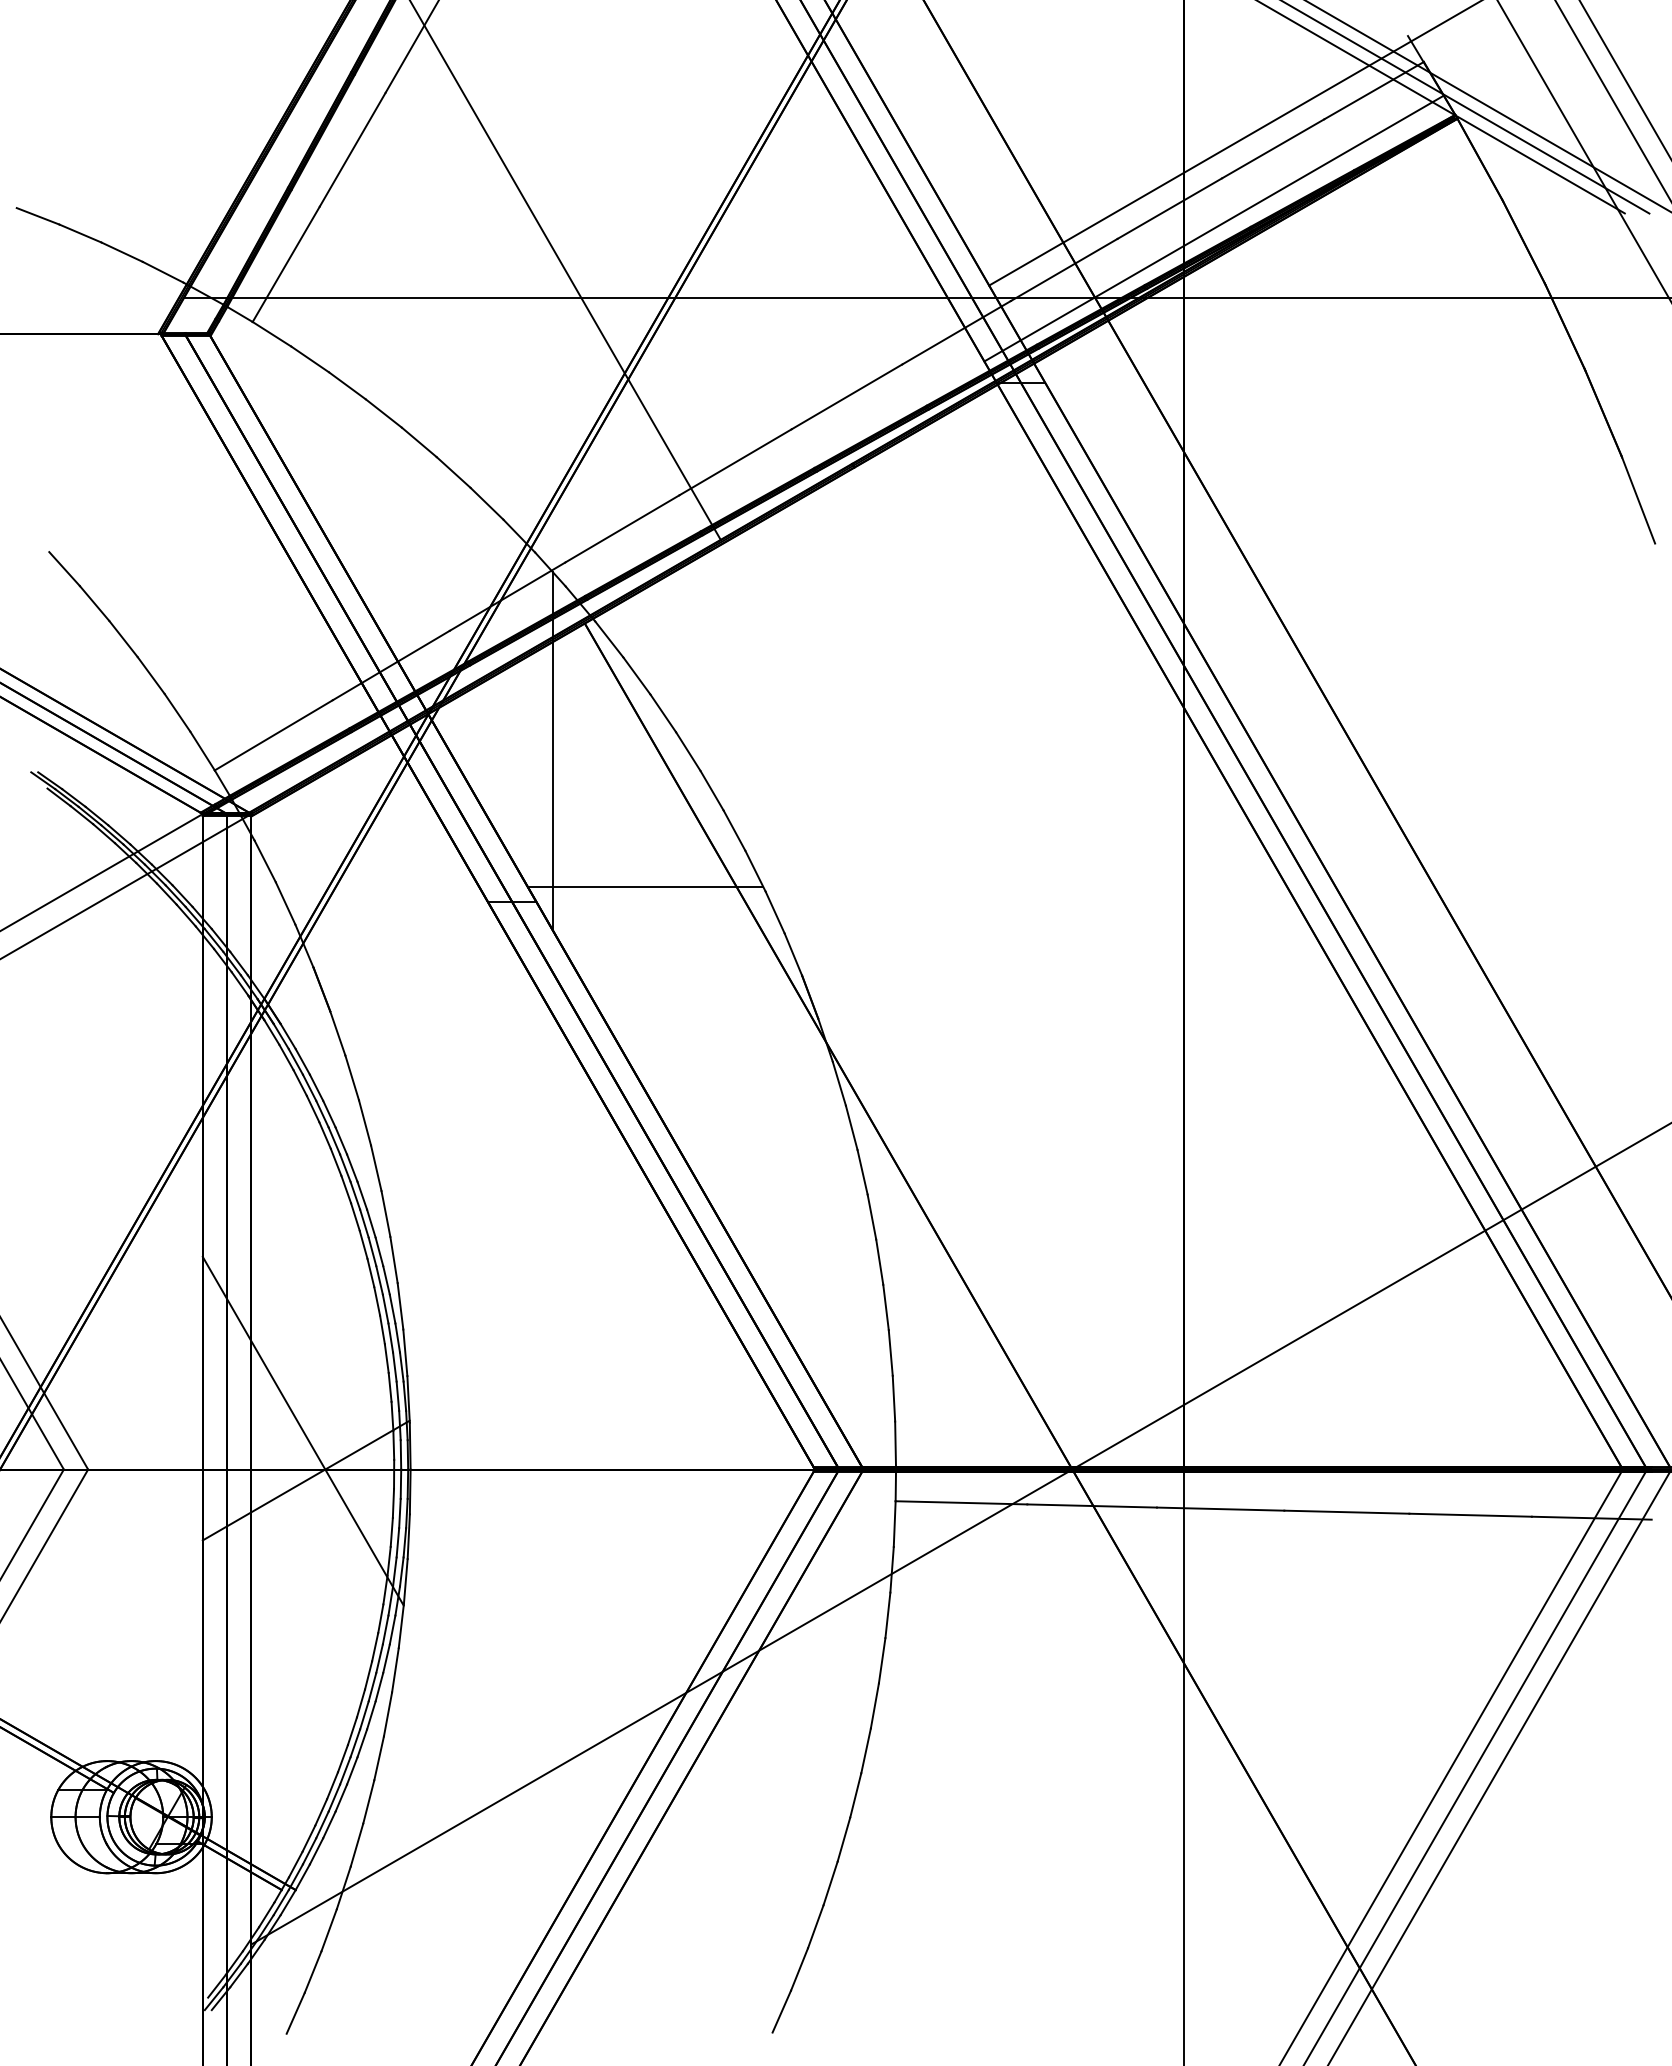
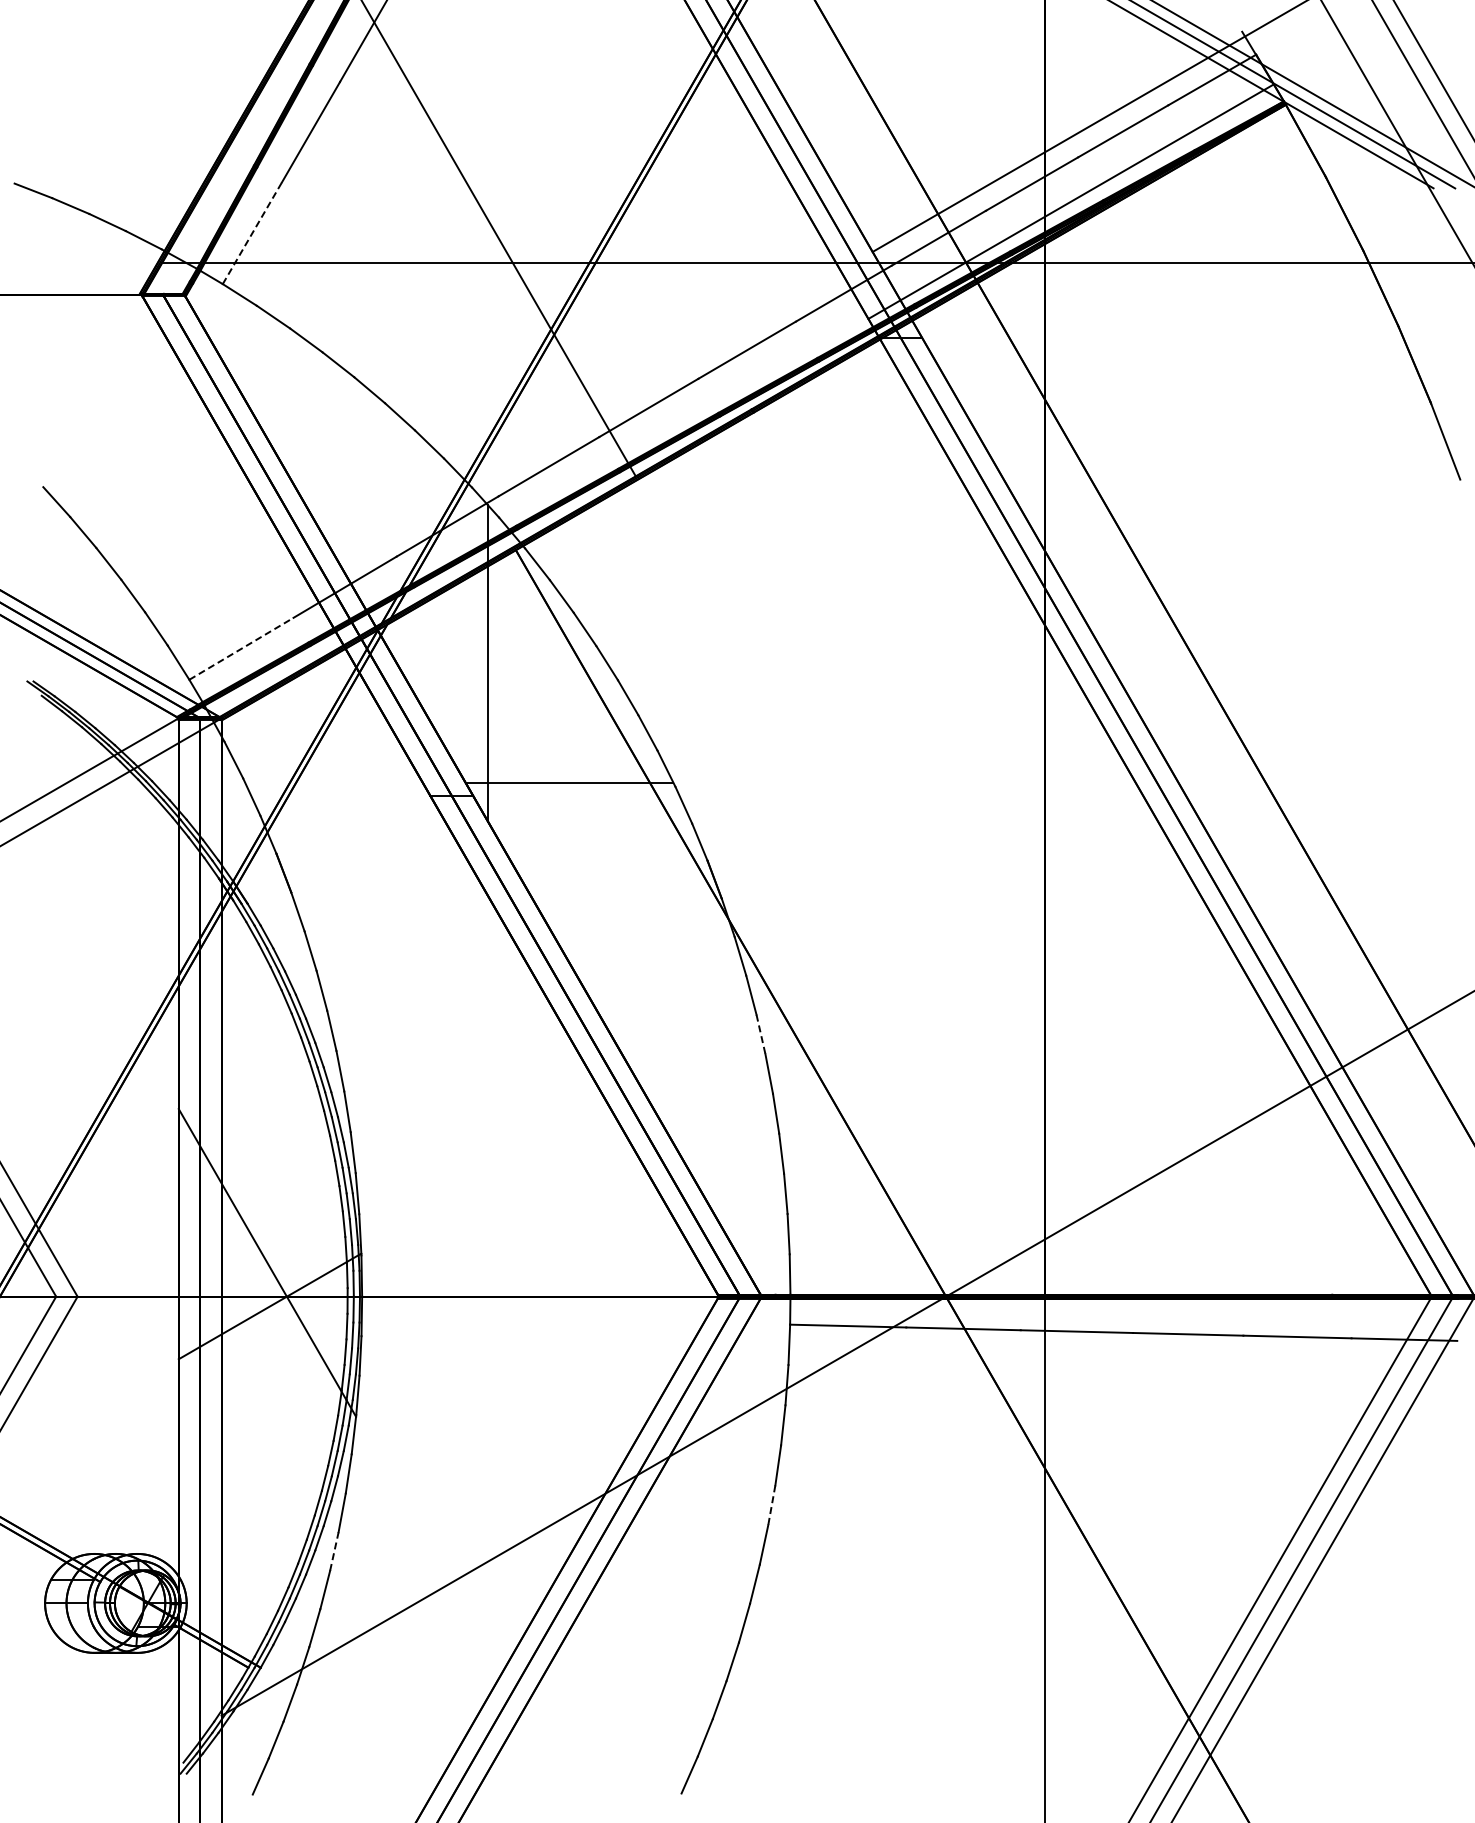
line: (286, 264) -> (252, 233), solid -> dashed
line: (273, 734) -> (241, 648), solid -> dashed
line: (863, 1172) -> (761, 1034), solid -> dashed
line: (874, 1706) -> (771, 1505), solid -> dashed
line: (379, 1758) -> (334, 1551), solid -> dashed

